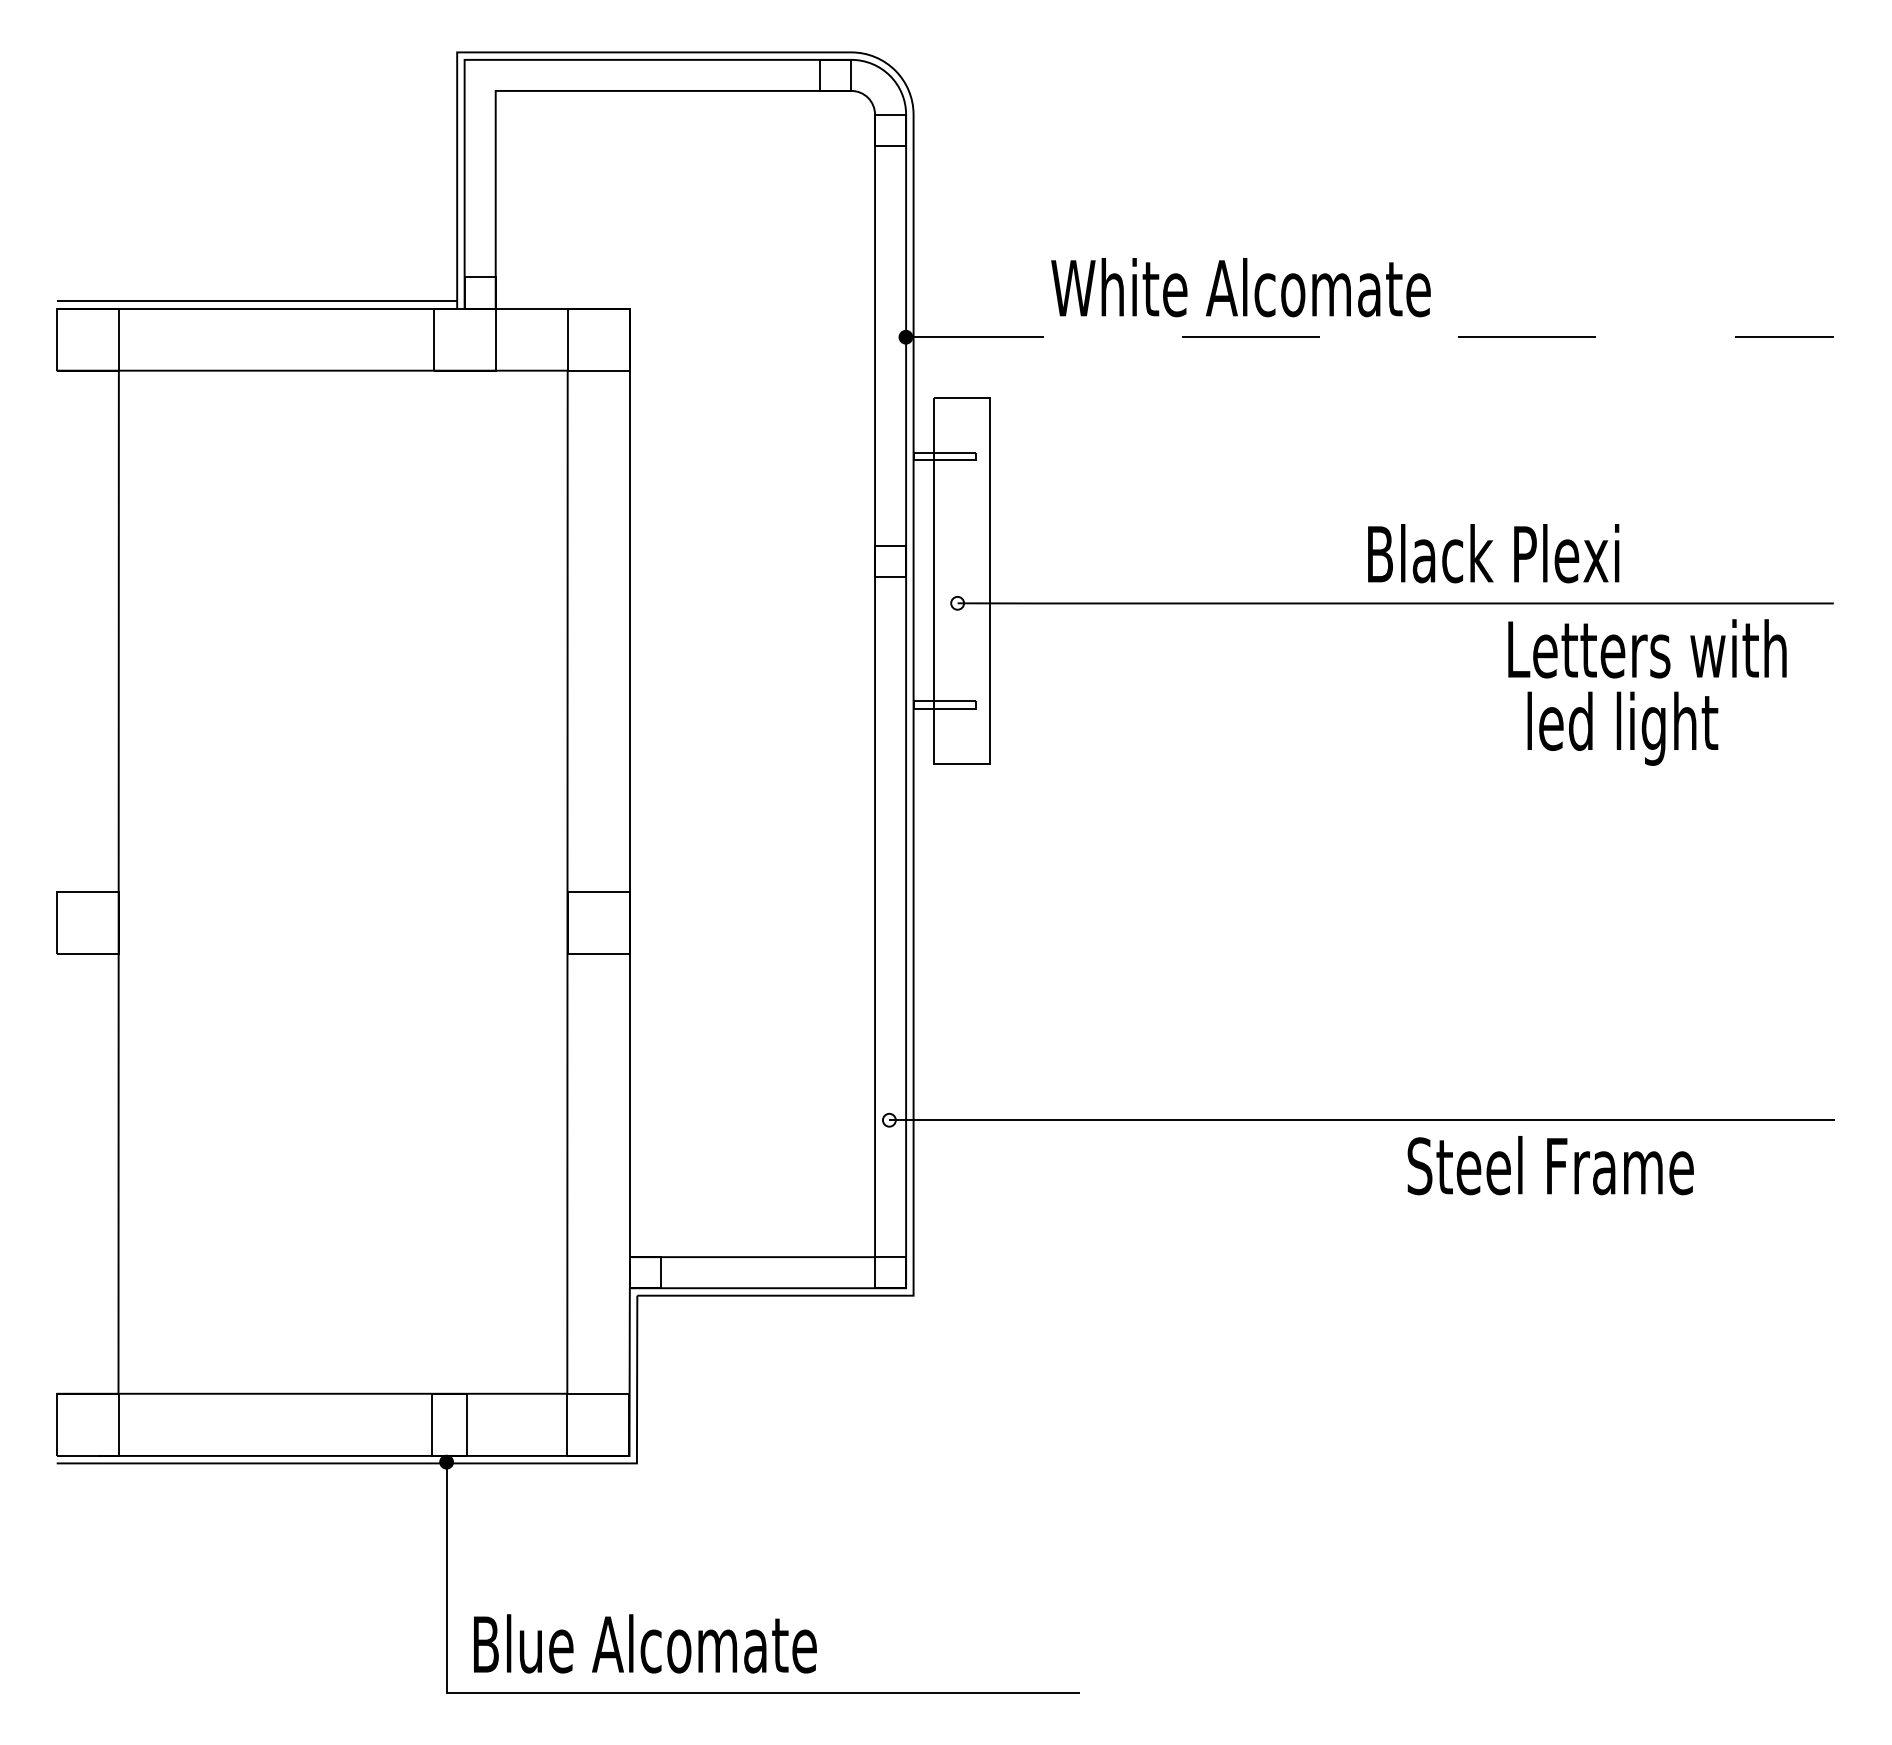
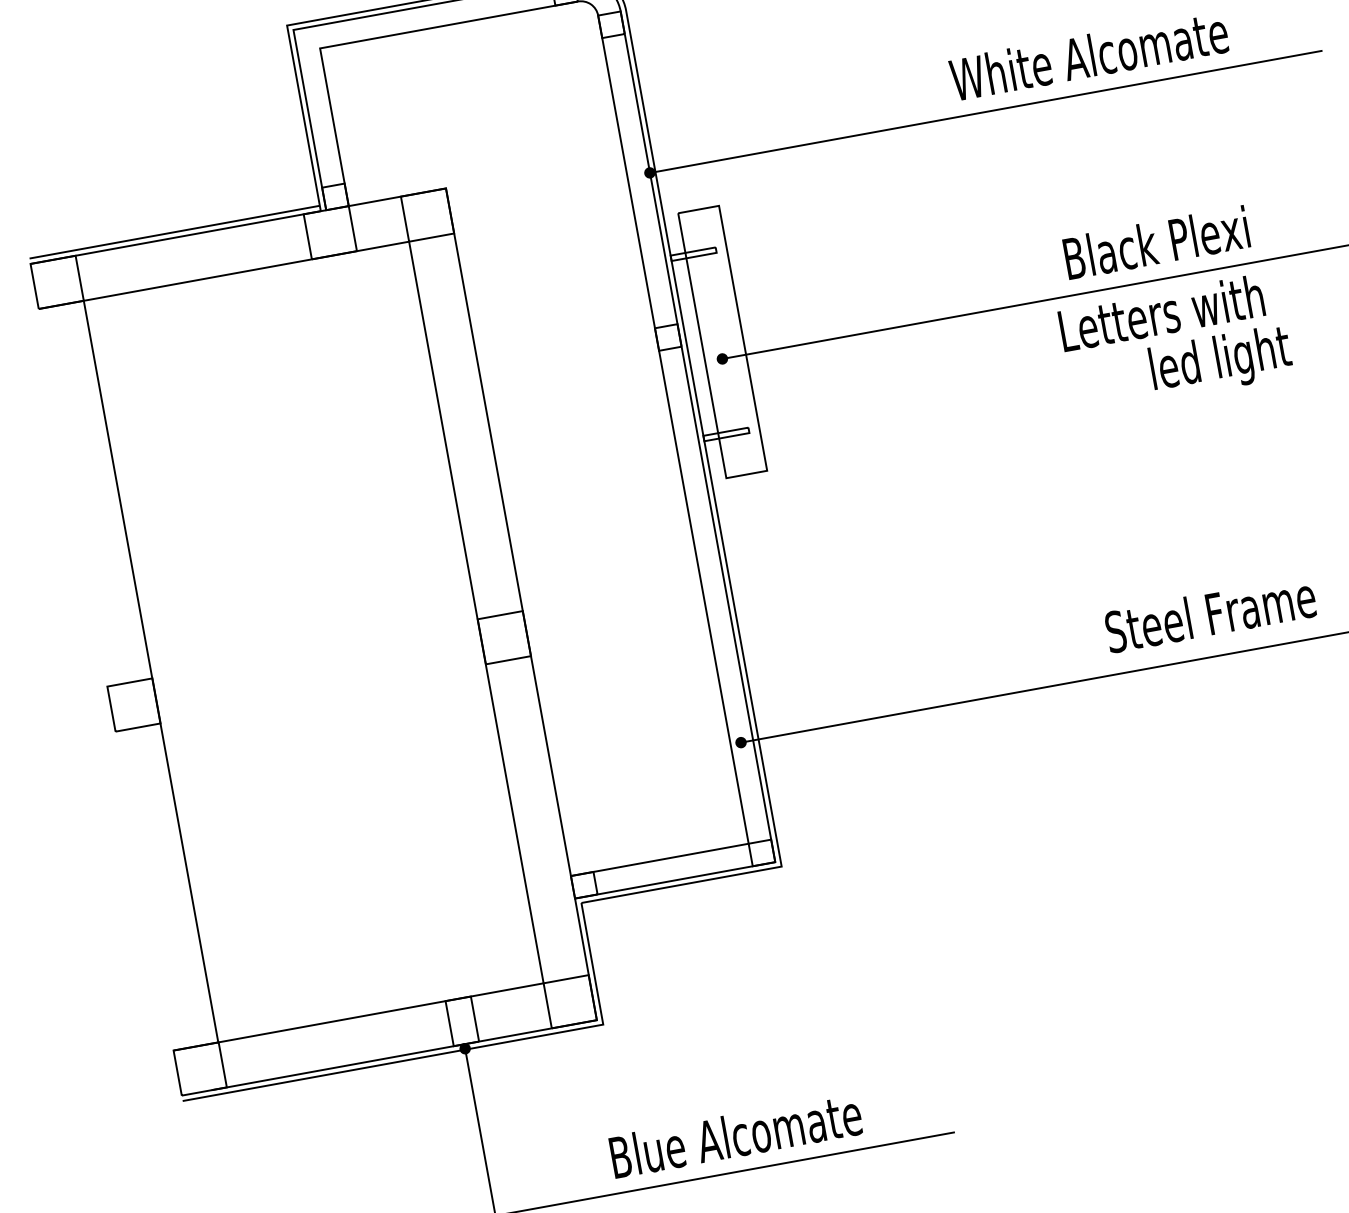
text: (1240, 287) -> (1088, 55), moved
line: (1370, 337) -> (986, 111), dashed -> solid
text: (1493, 553) -> (1156, 242), moved
fill: (957, 602) -> (722, 358), added
text: (1647, 648) -> (1161, 312), moved
fill: (888, 1119) -> (740, 742), added
text: (1550, 1165) -> (1210, 614), moved
text: (645, 1643) -> (736, 1135), moved

